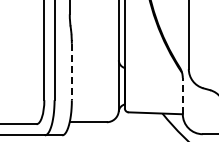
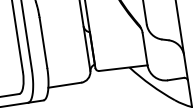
line: (71, 72) -> (43, 43), dashed -> solid
line: (182, 95) -> (144, 48), dashed -> solid

